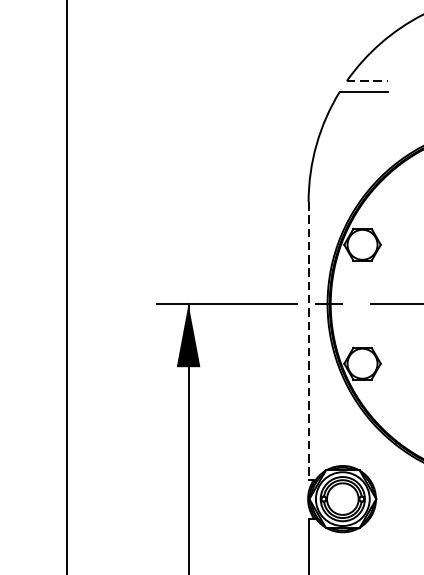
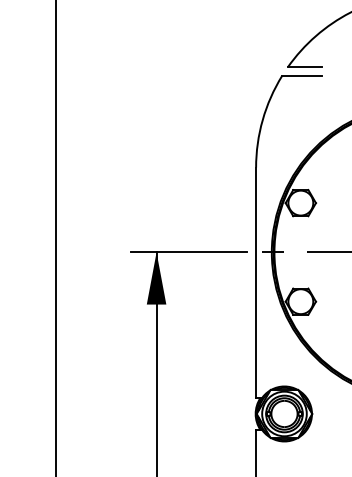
line: (368, 81) -> (305, 67), dashed -> solid
line: (309, 341) -> (256, 283), dashed -> solid

